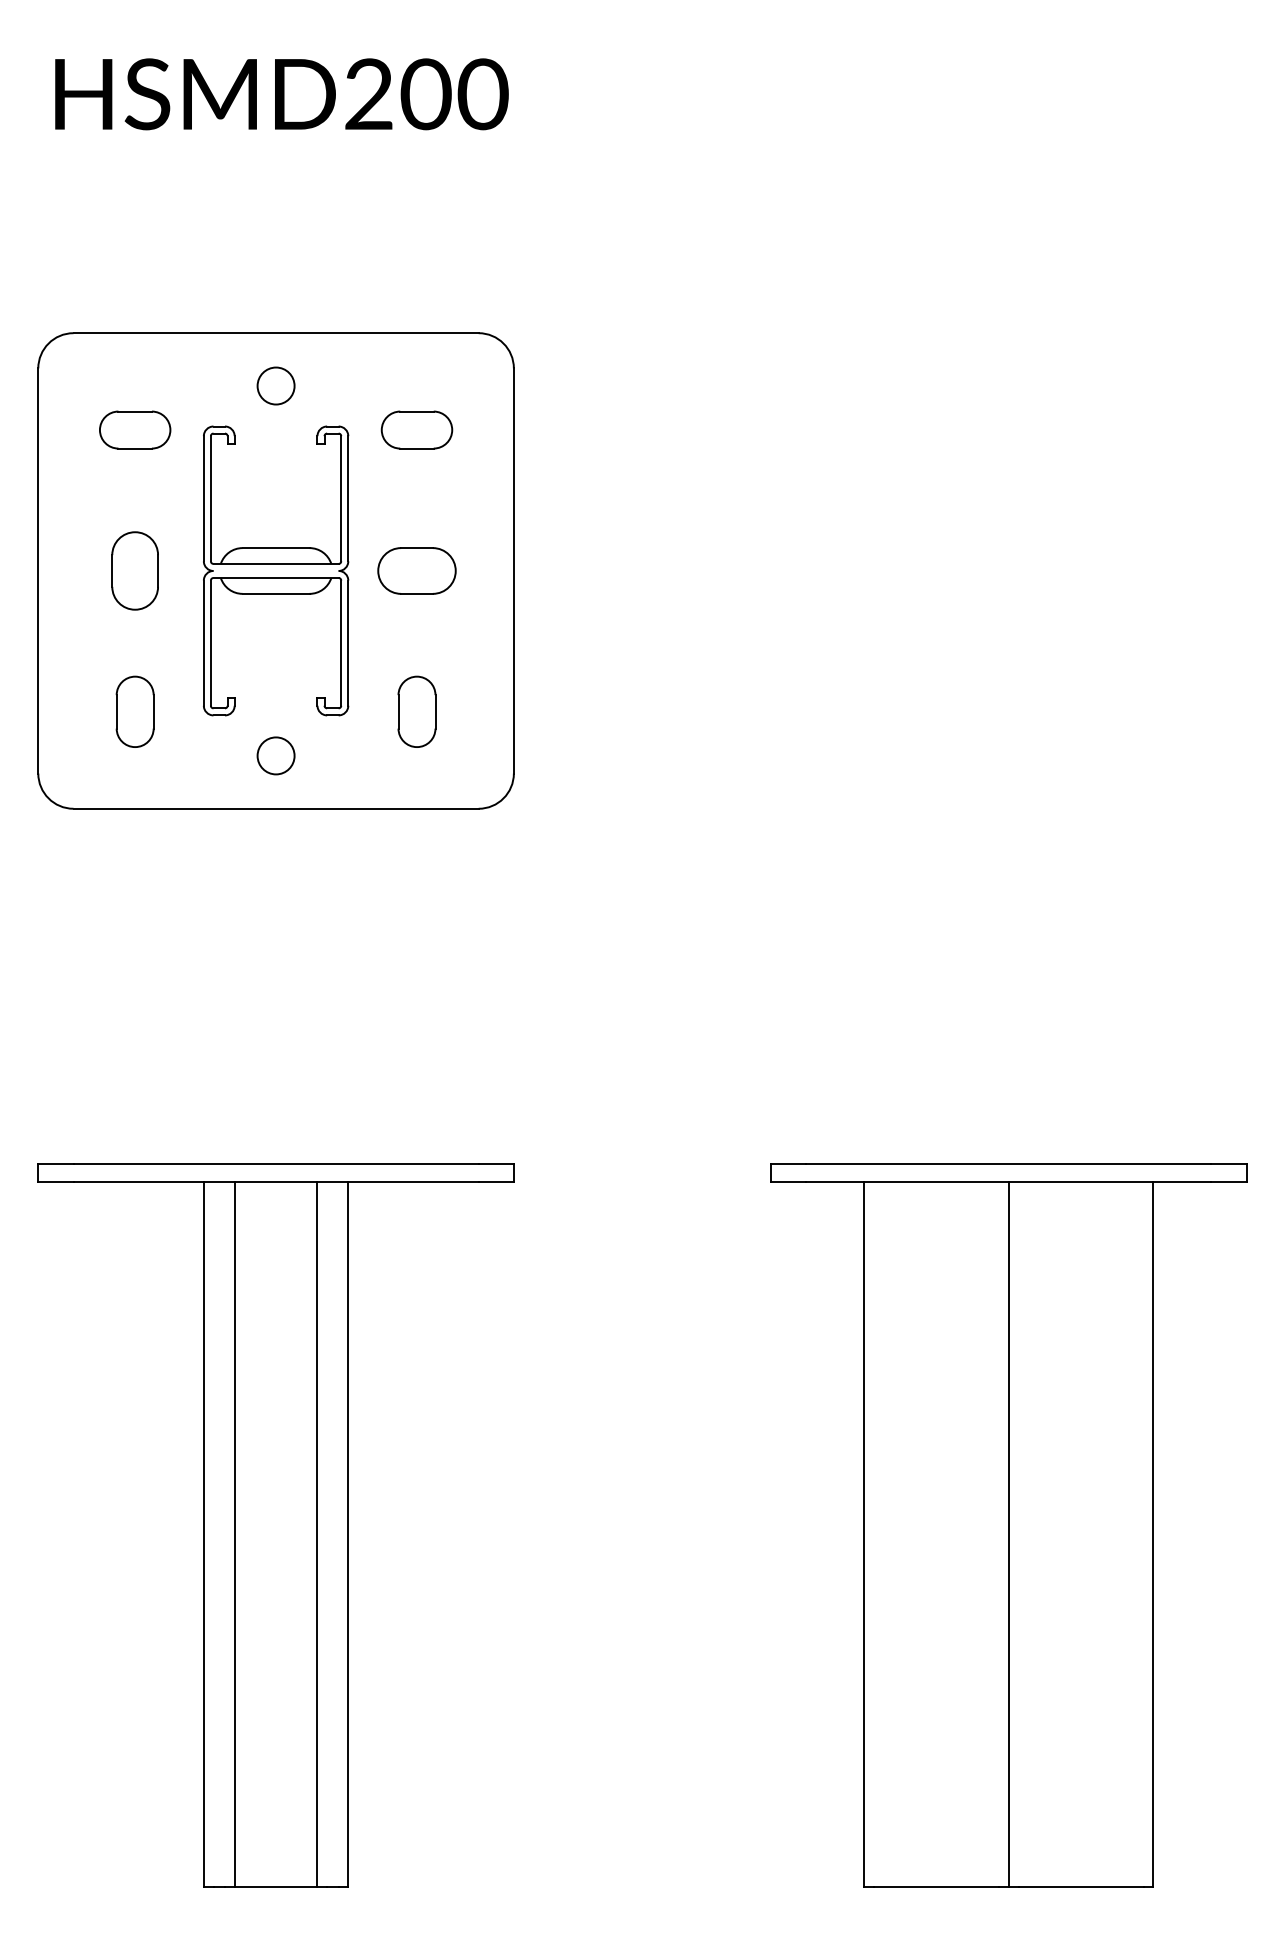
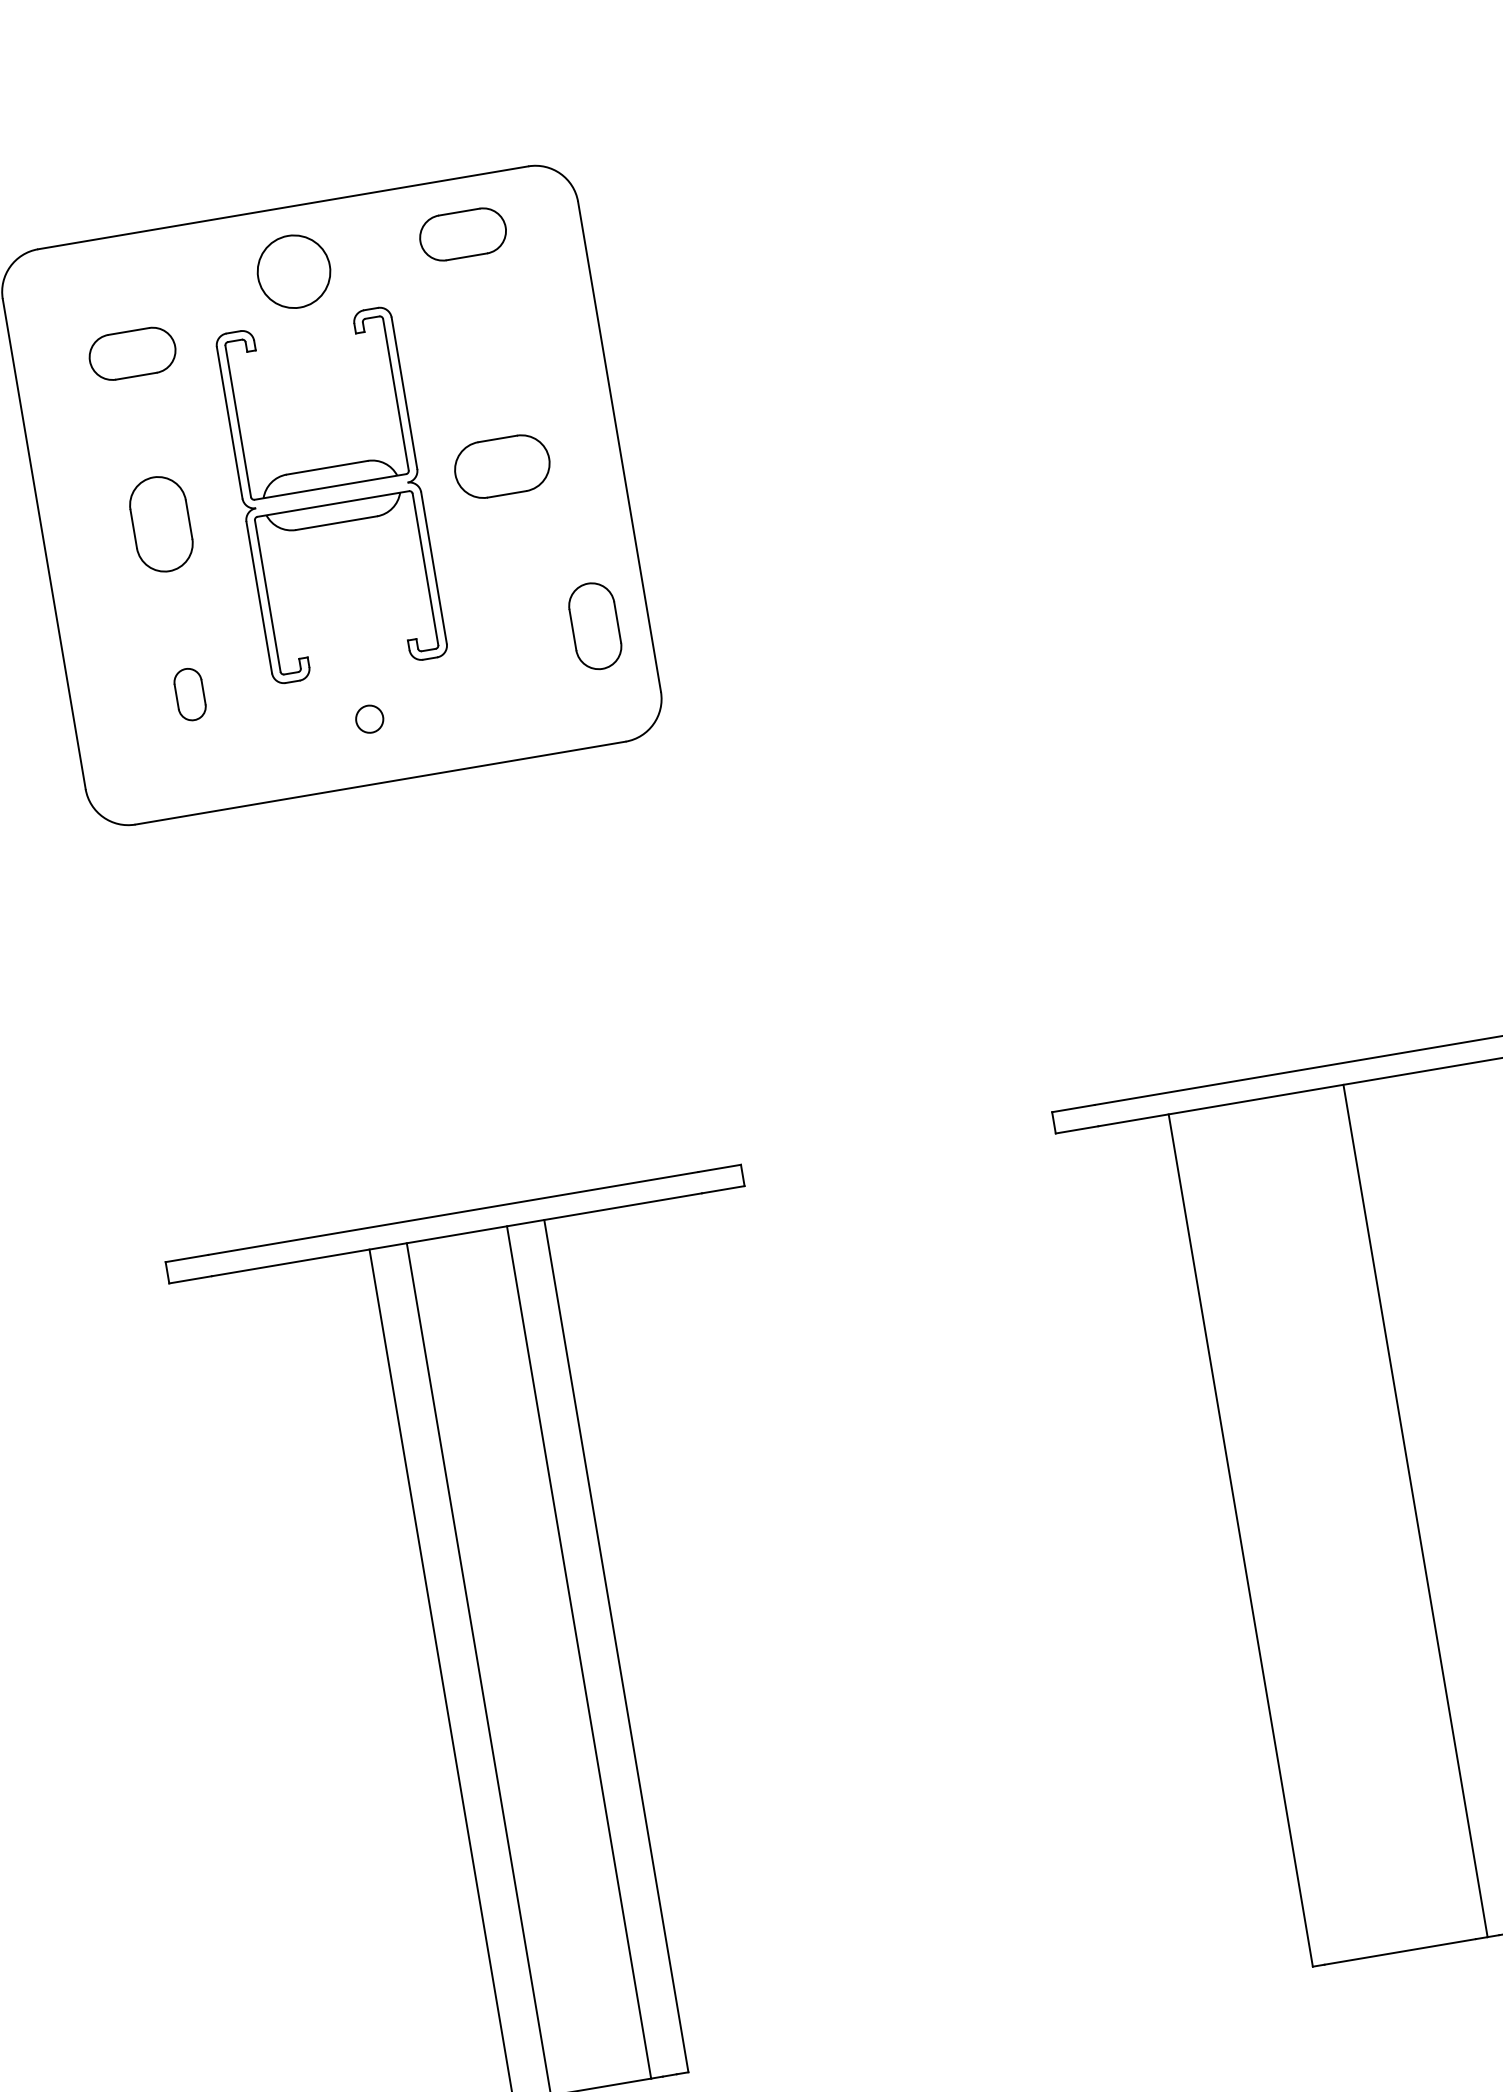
circle: (275, 385) -> (293, 271), size x1.6
part: (416, 429) -> (462, 233), moved
part: (134, 711) -> (189, 694), size x0.6
part: (416, 711) -> (594, 625), moved
circle: (275, 755) -> (368, 718), size x0.6

